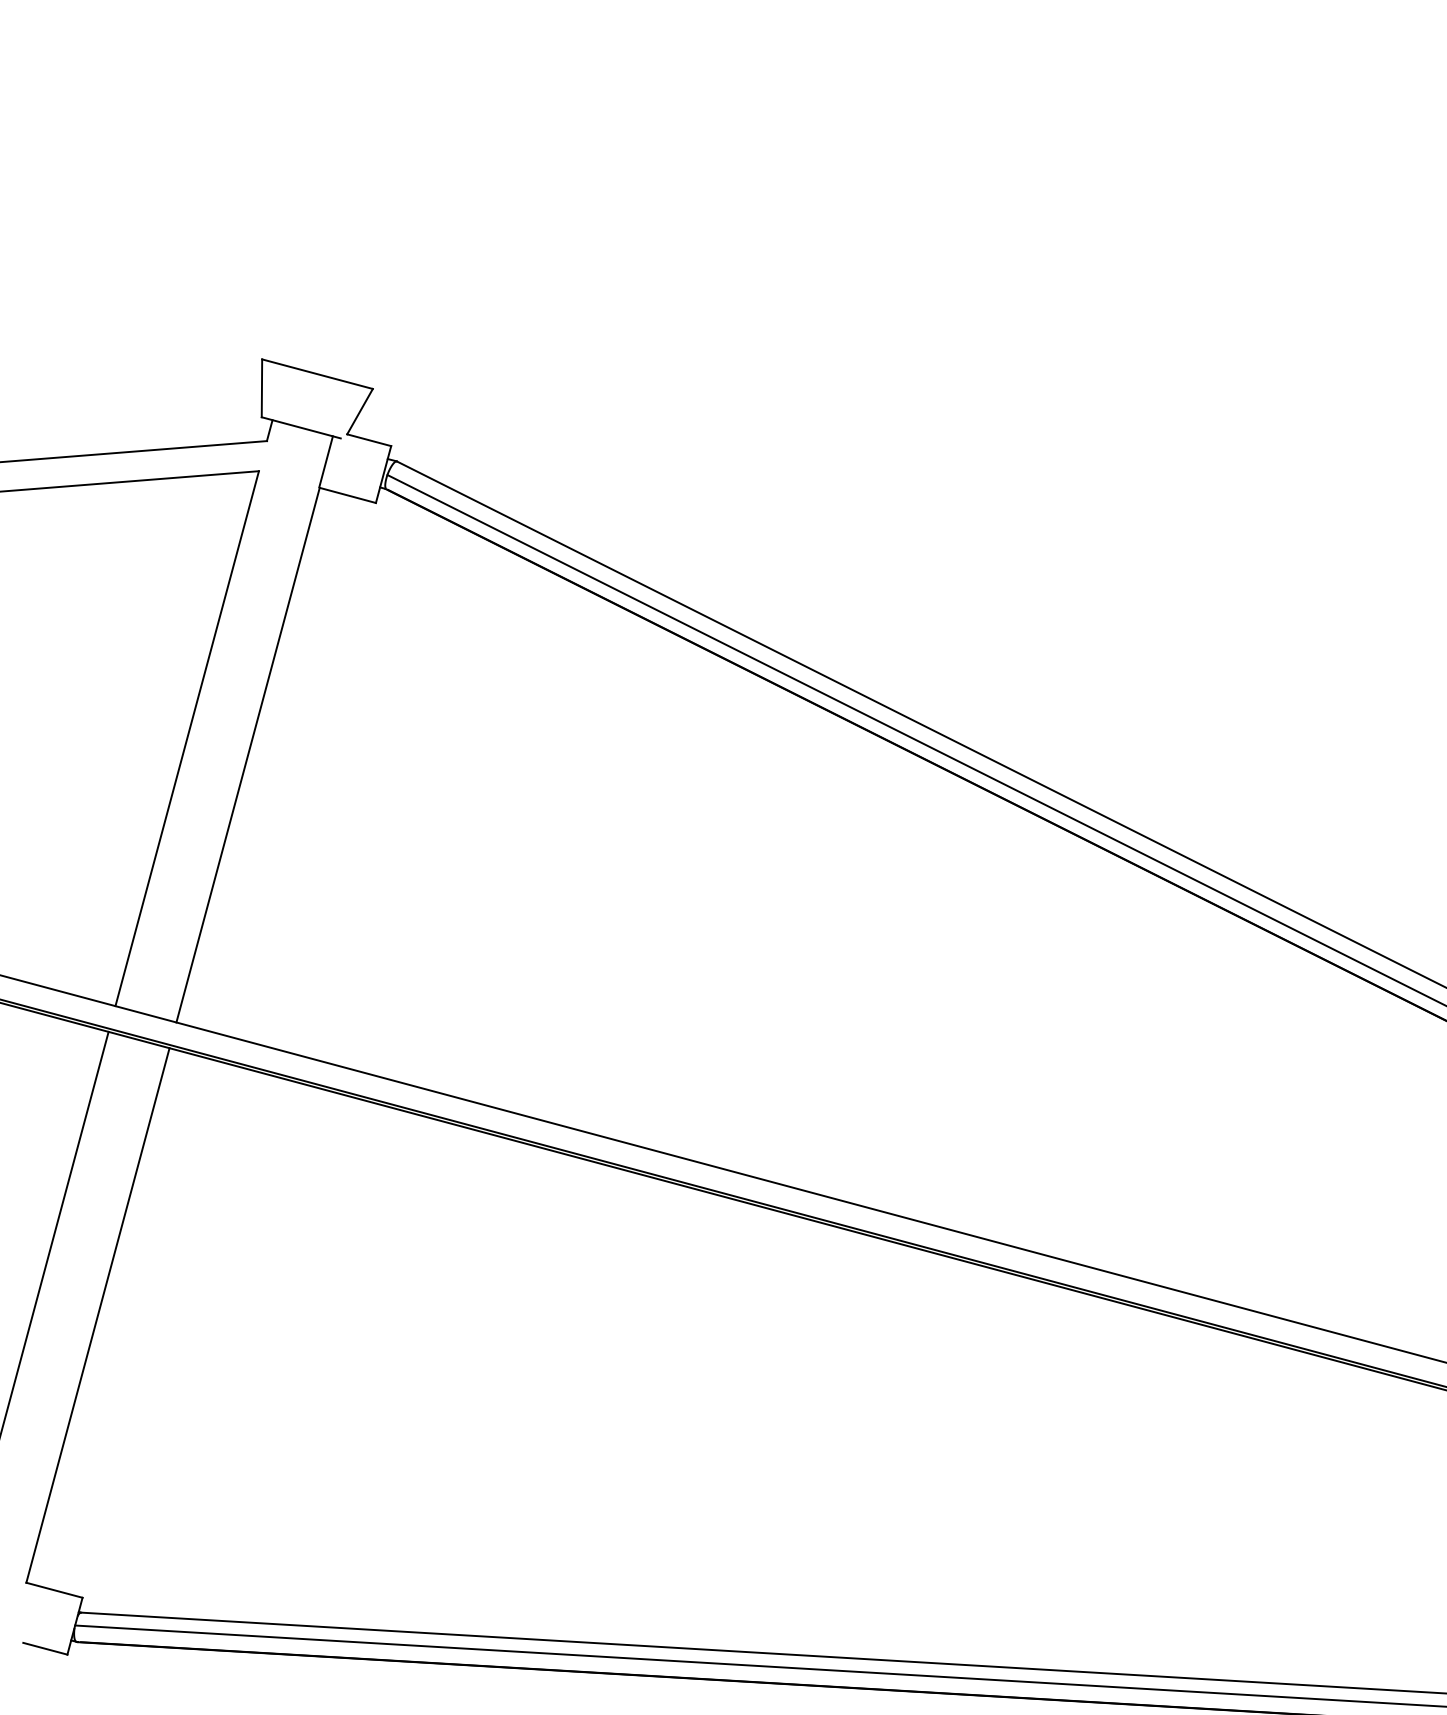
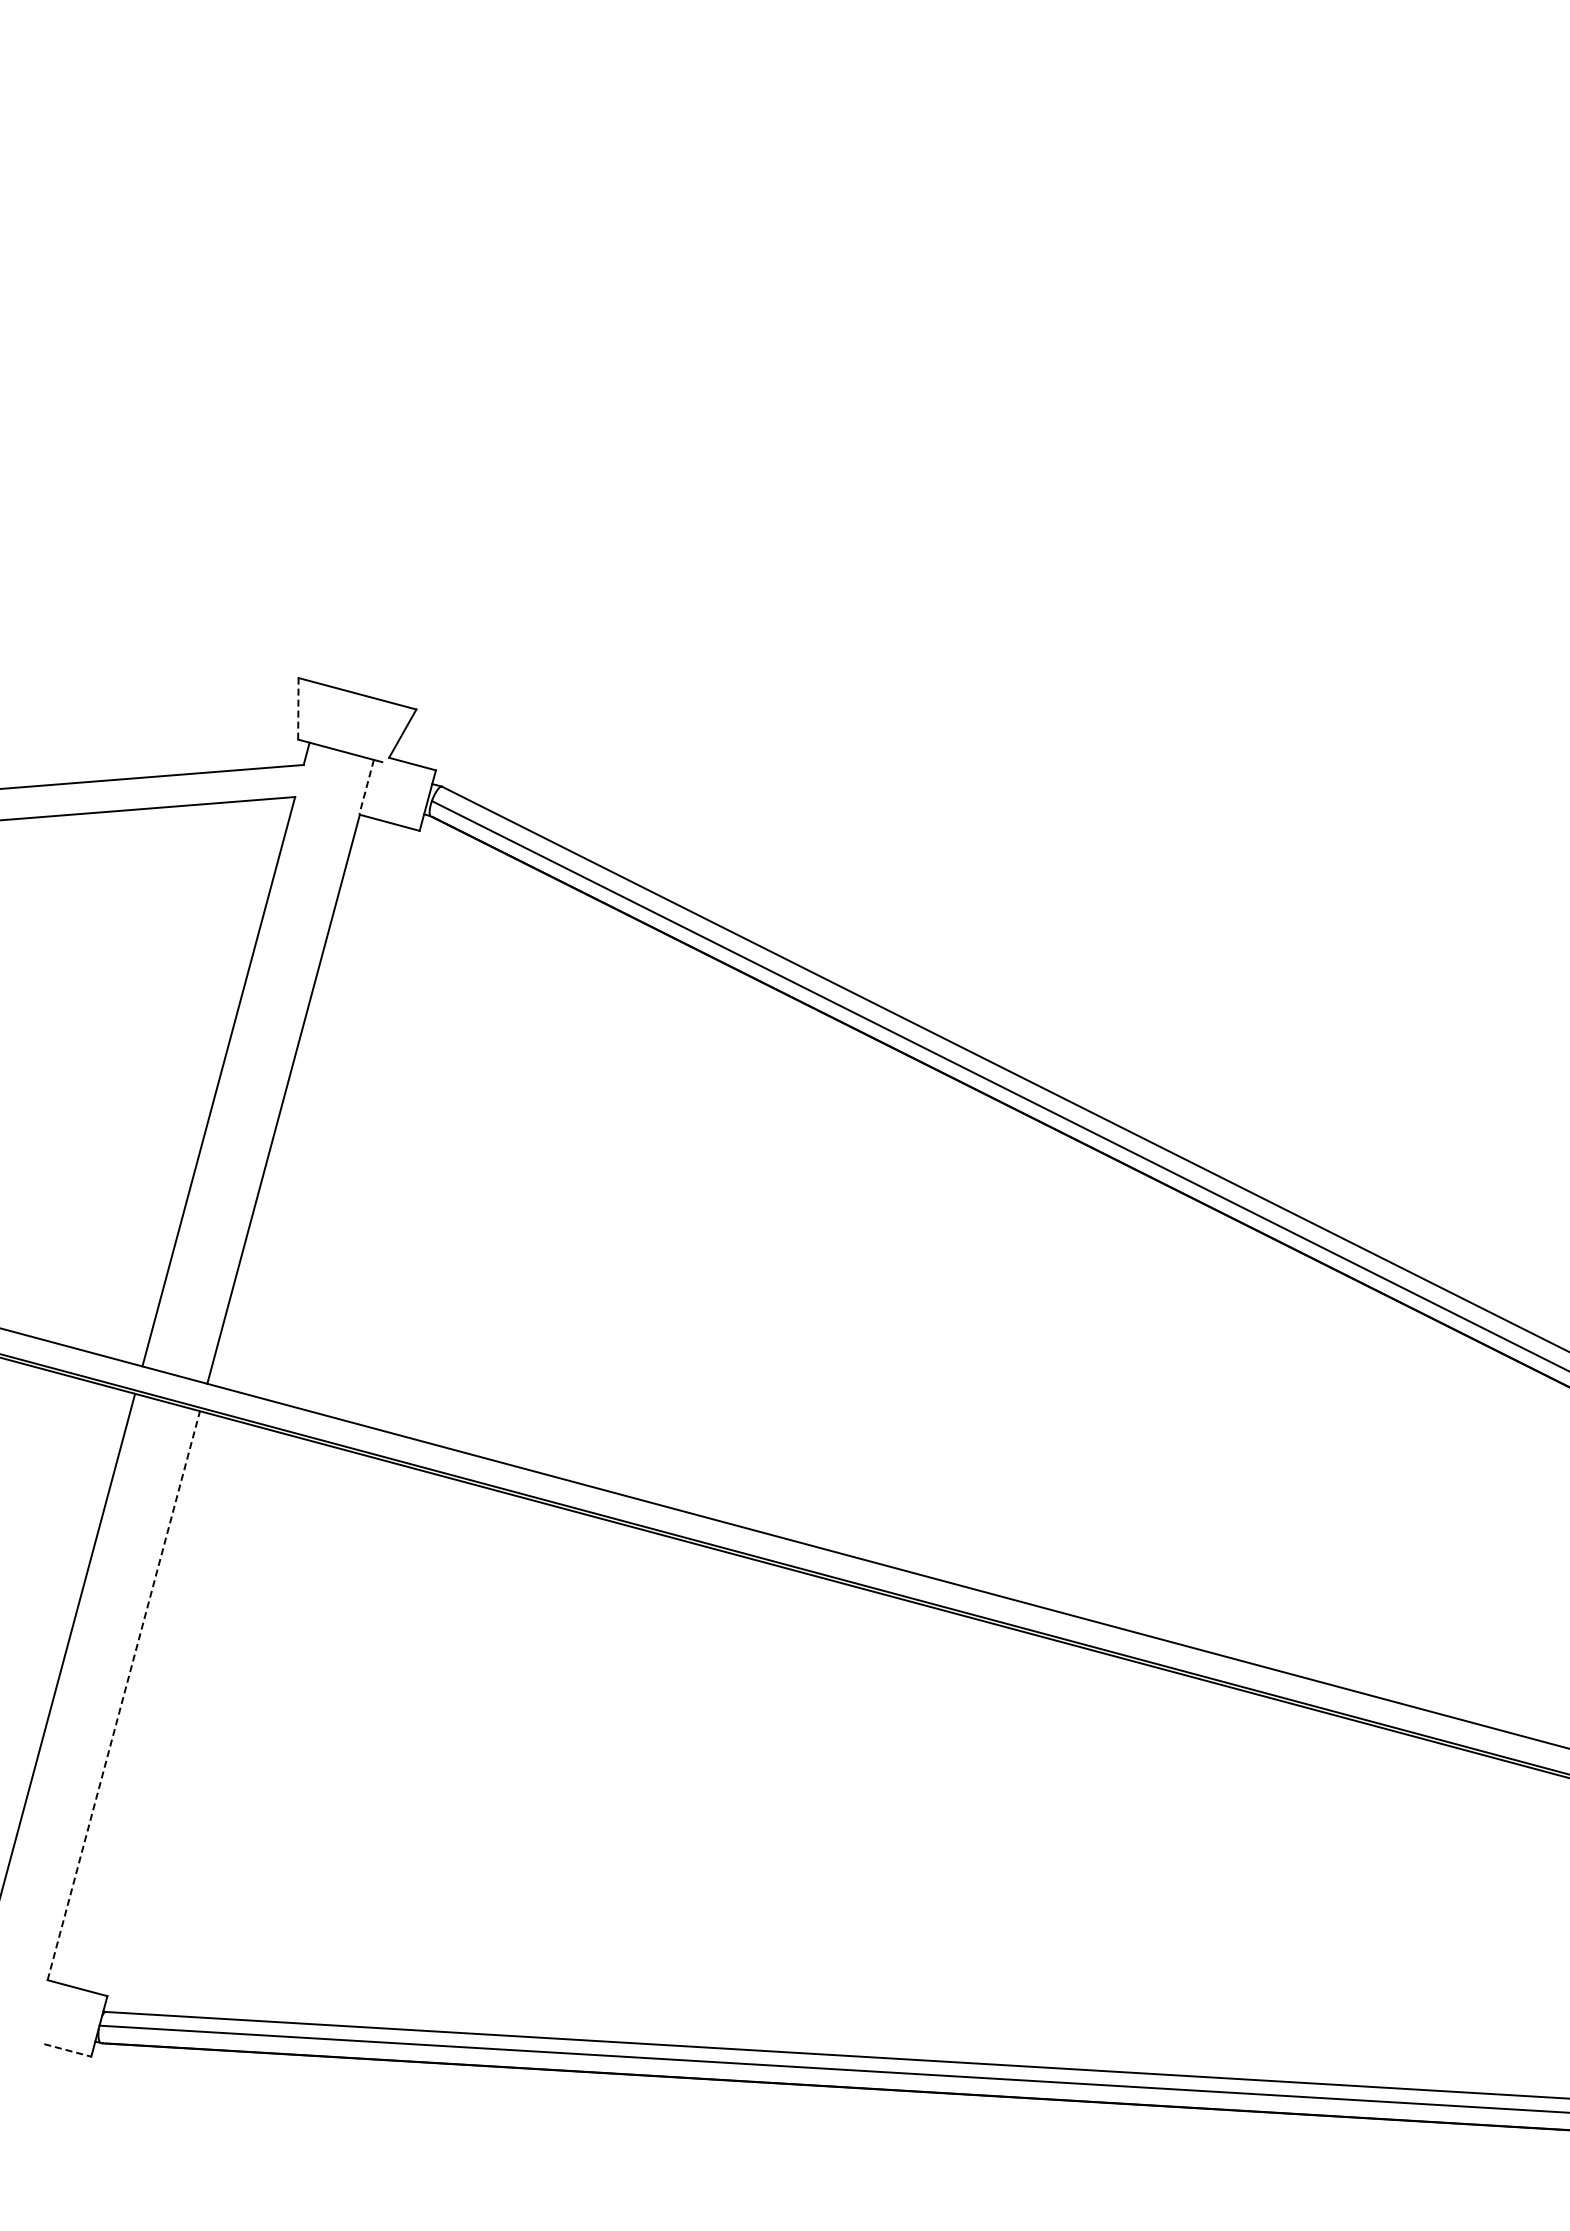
line: (262, 388) -> (298, 708), solid -> dashed
line: (325, 462) -> (366, 787), solid -> dashed
line: (97, 1315) -> (123, 1695), solid -> dashed
line: (45, 1648) -> (68, 2050), solid -> dashed

